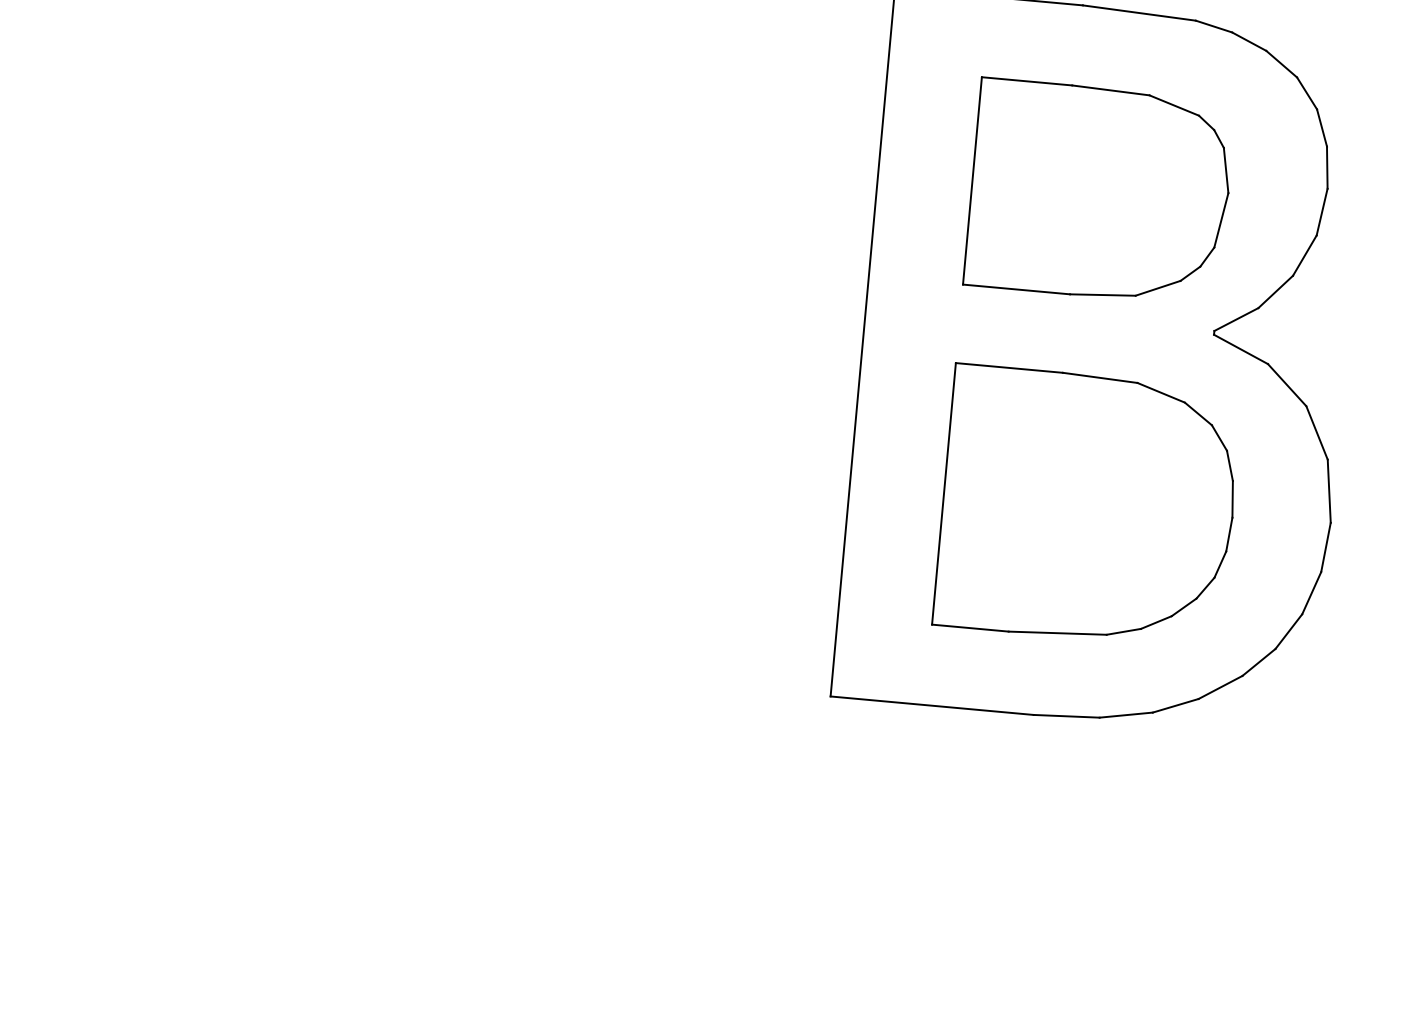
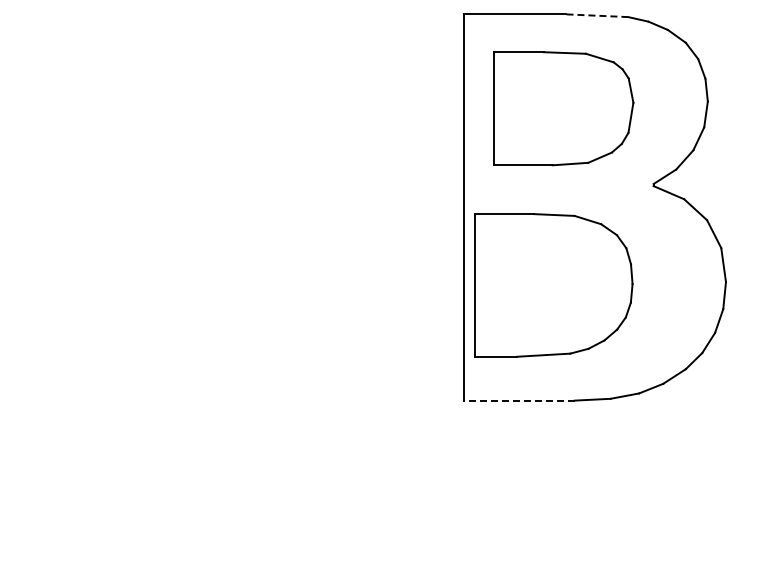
line: (1139, 12) -> (597, 15), solid -> dashed
part: (1099, 191) -> (563, 108), moved
part: (1087, 507) -> (553, 285), moved
line: (930, 705) -> (518, 400), solid -> dashed

